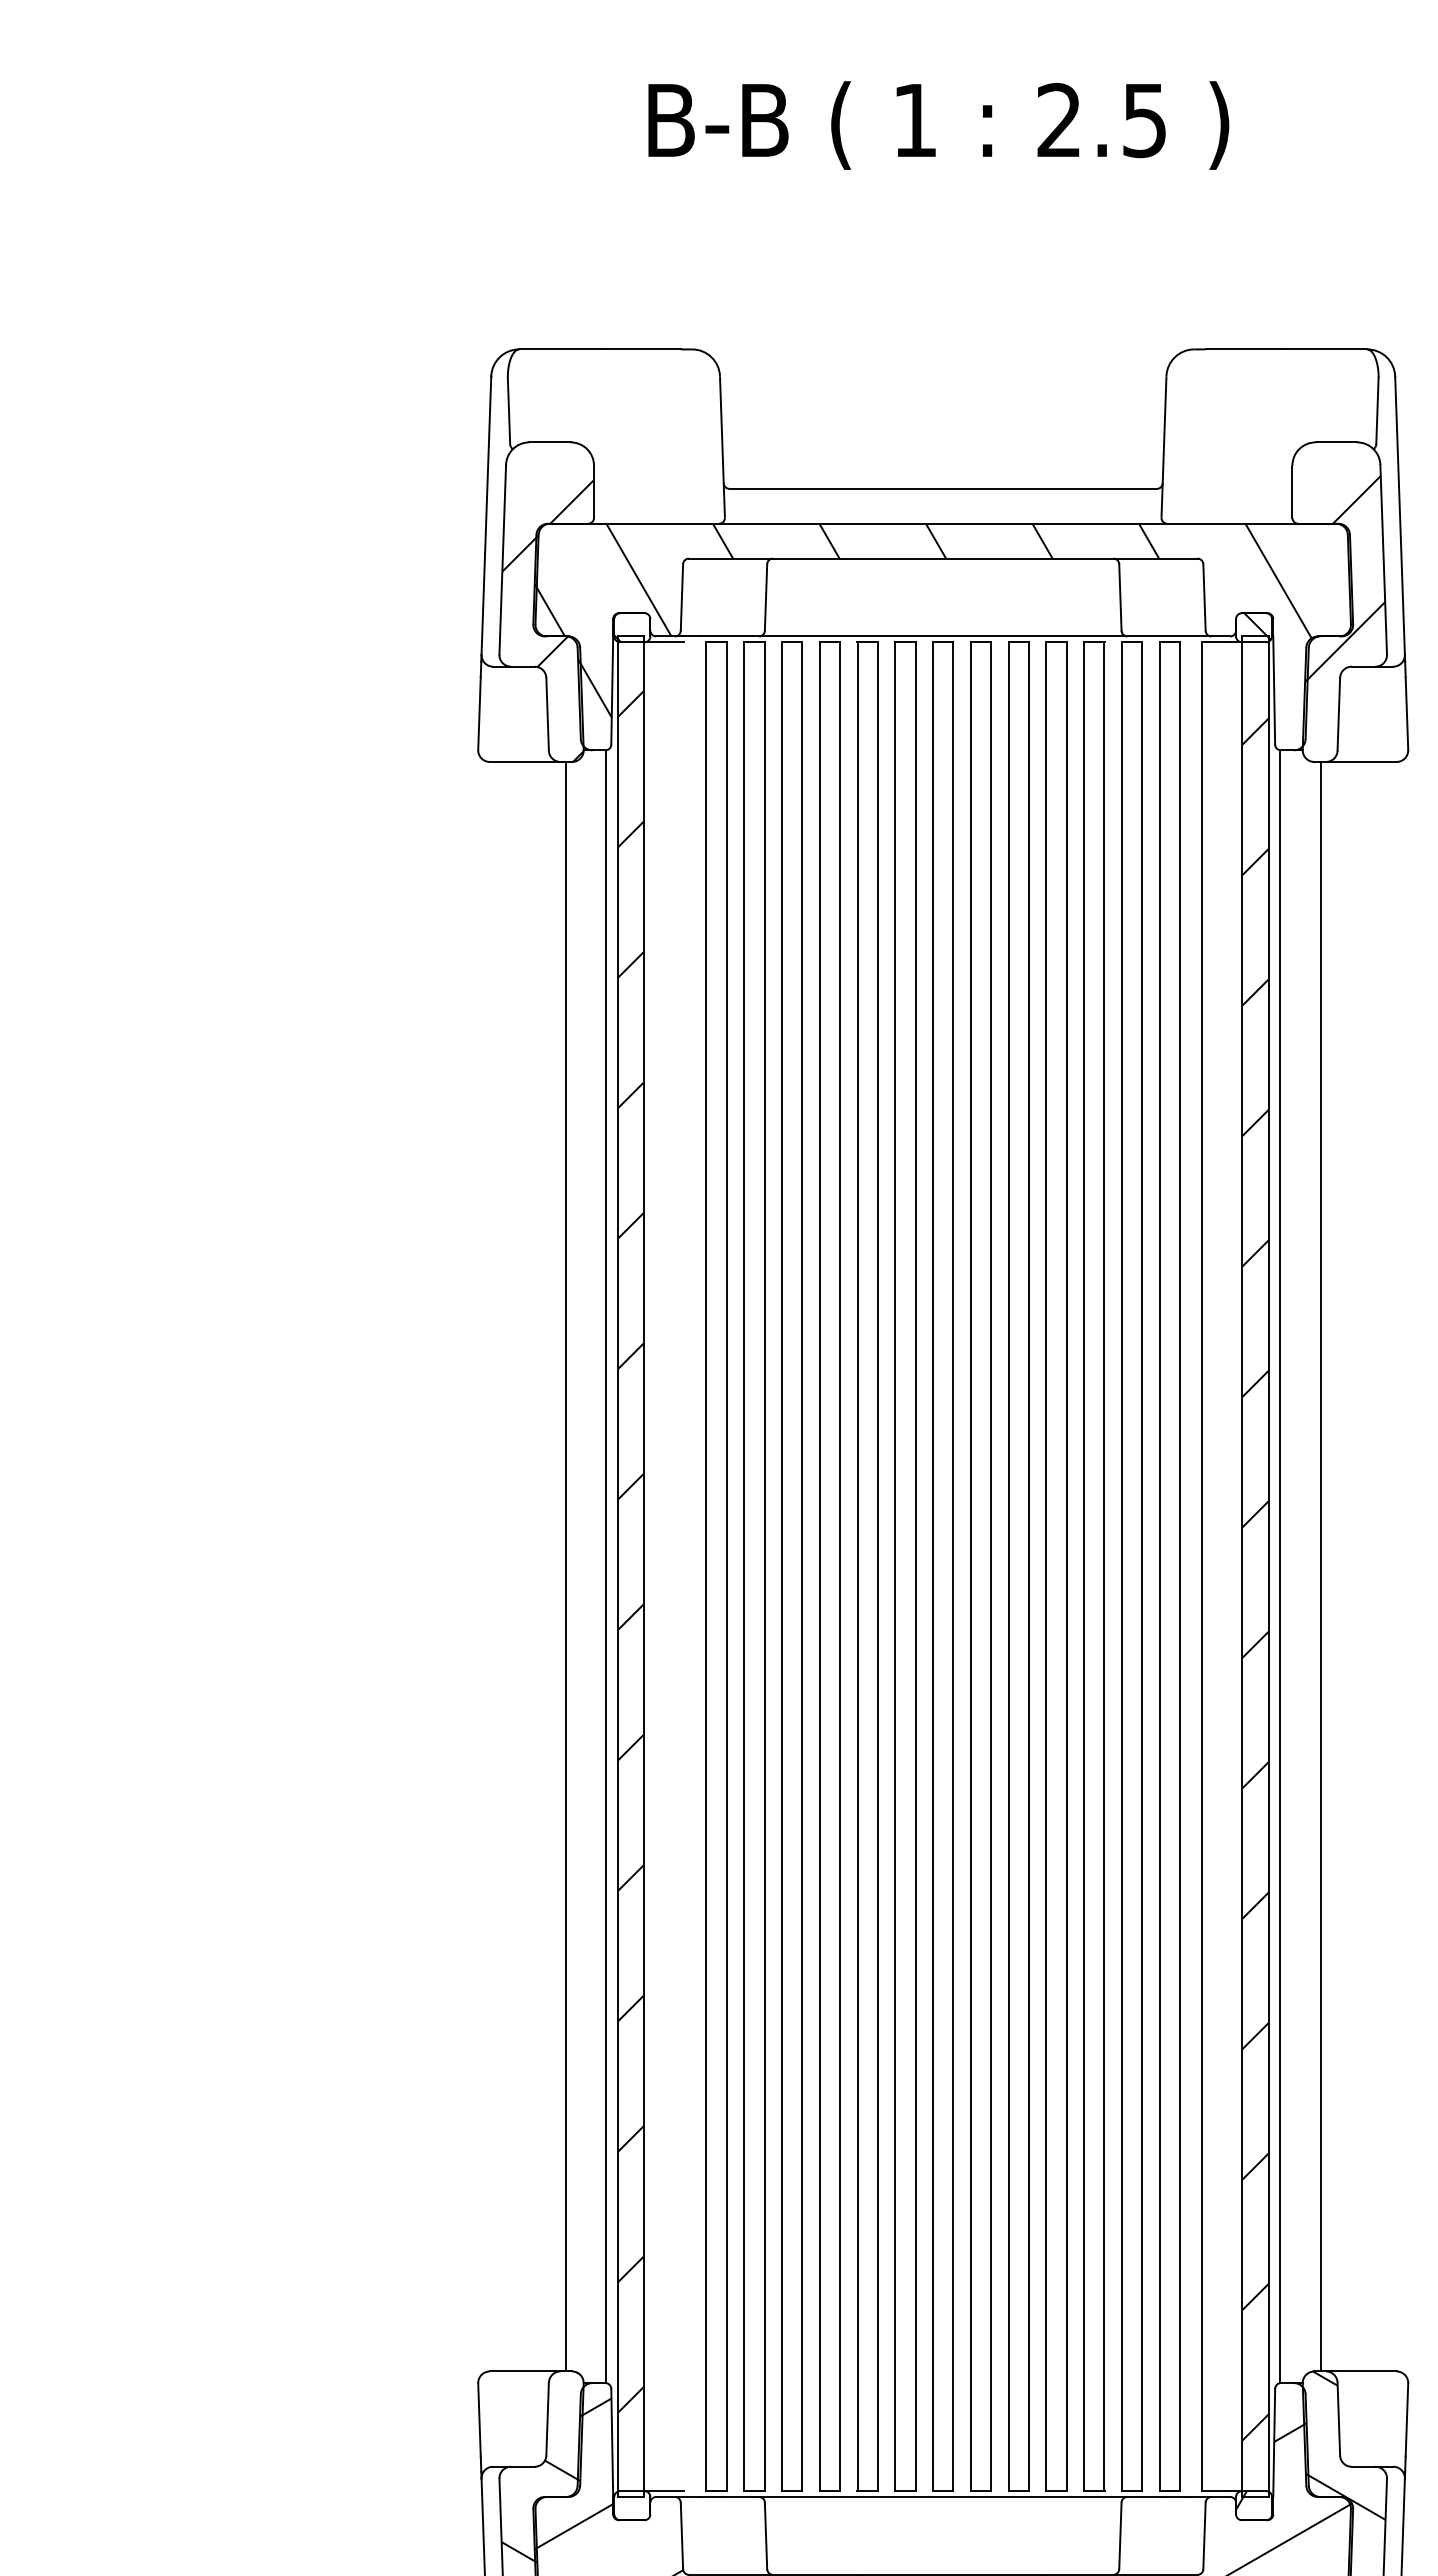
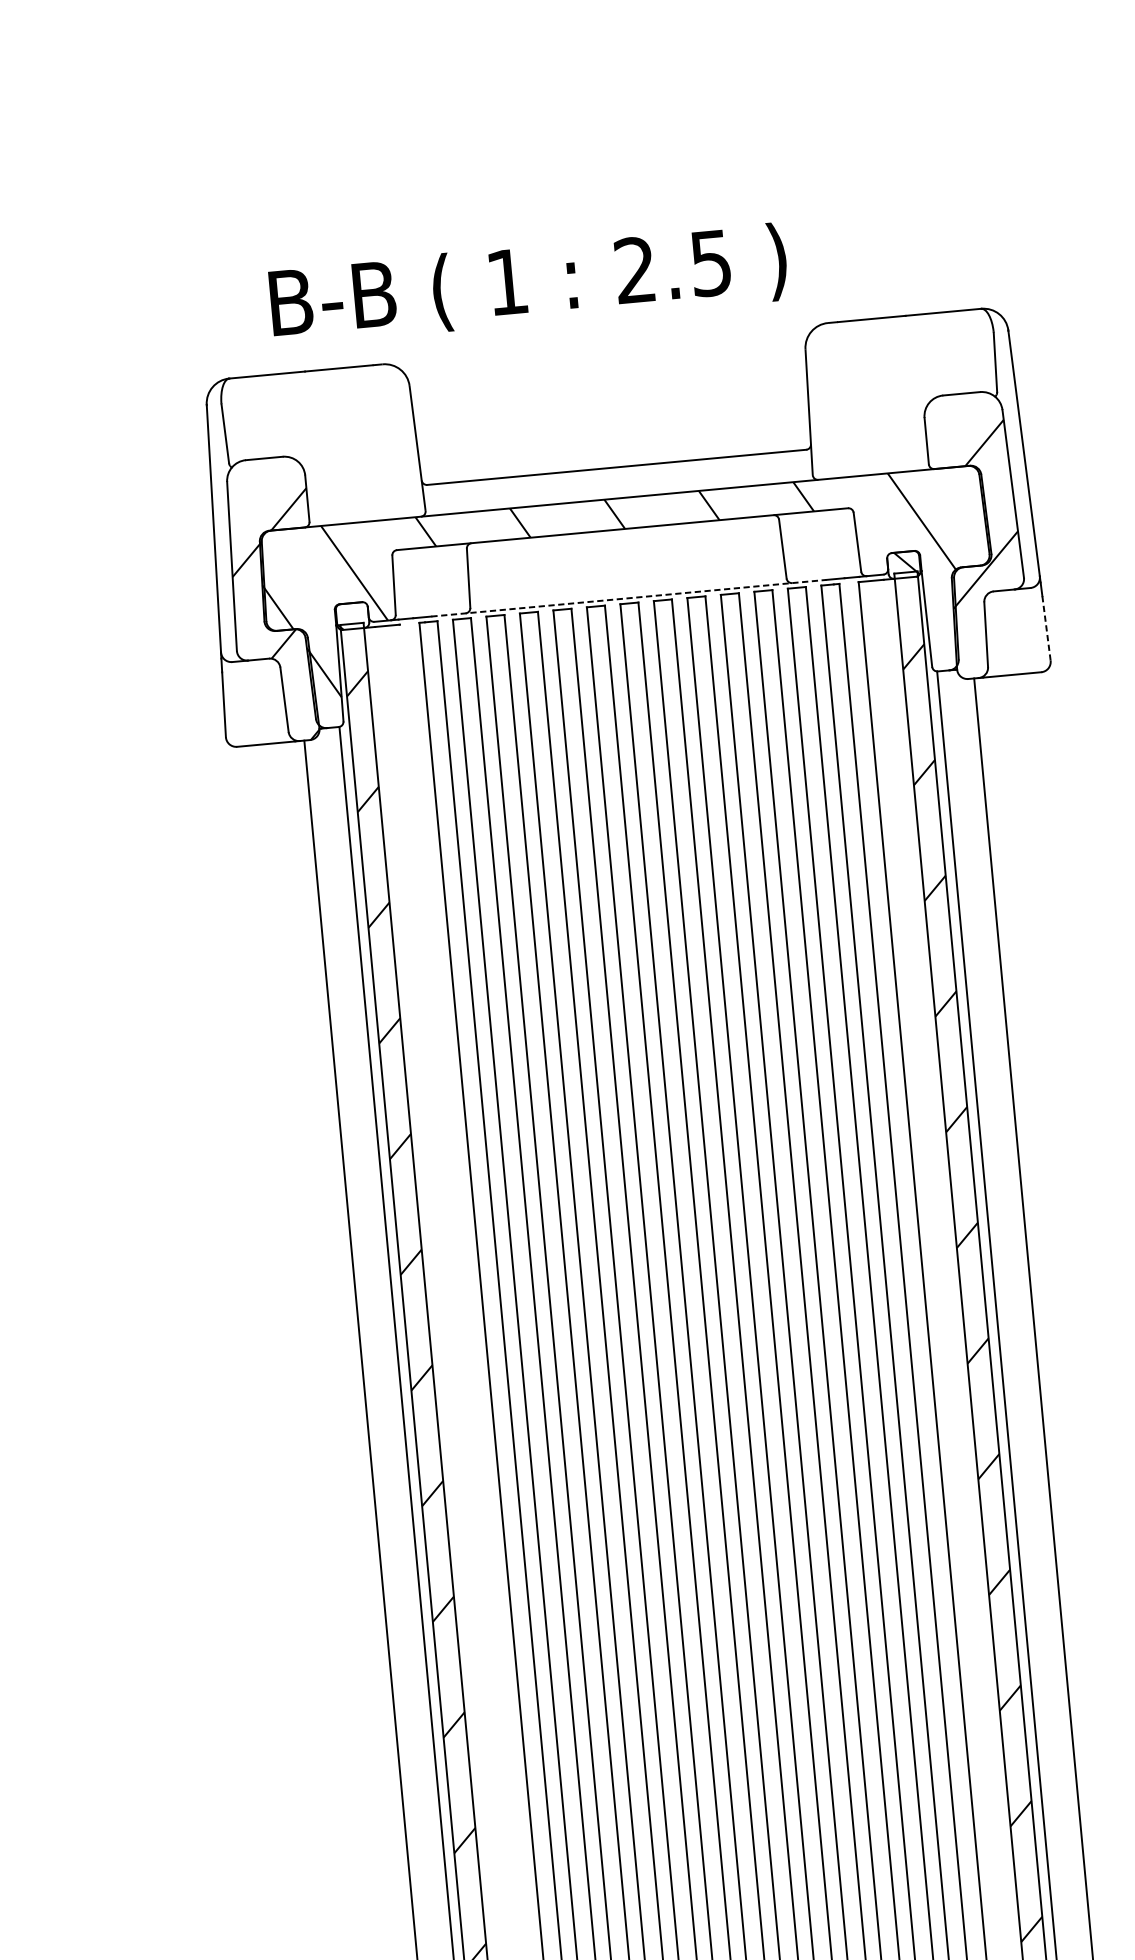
text: (938, 125) -> (528, 284), moved
line: (943, 636) -> (629, 598), solid -> dashed
line: (1406, 713) -> (1046, 628), solid -> dashed

